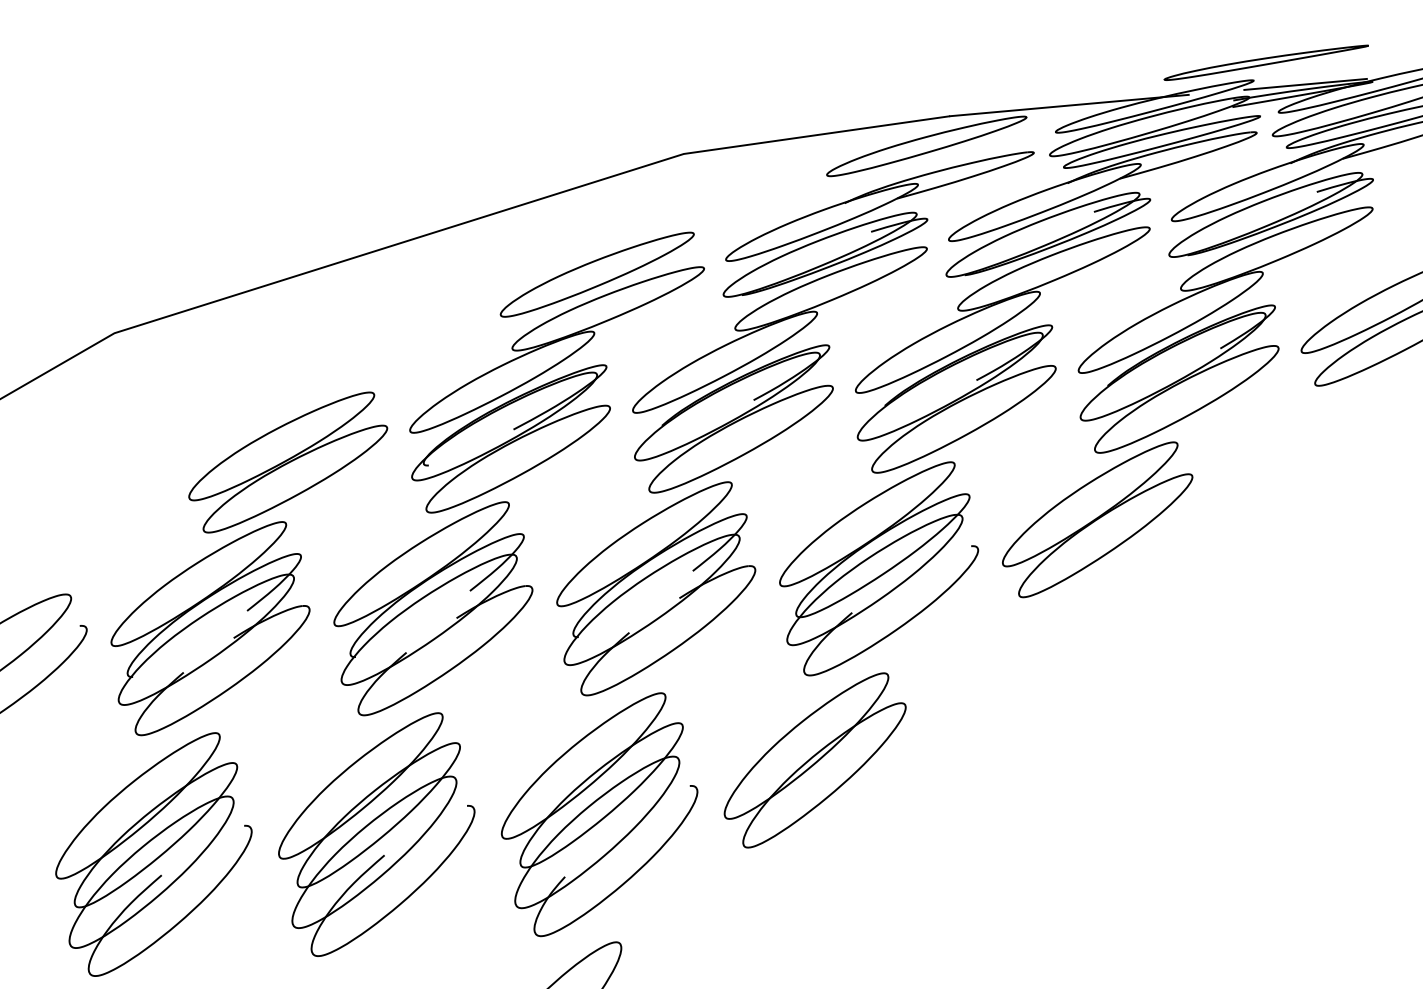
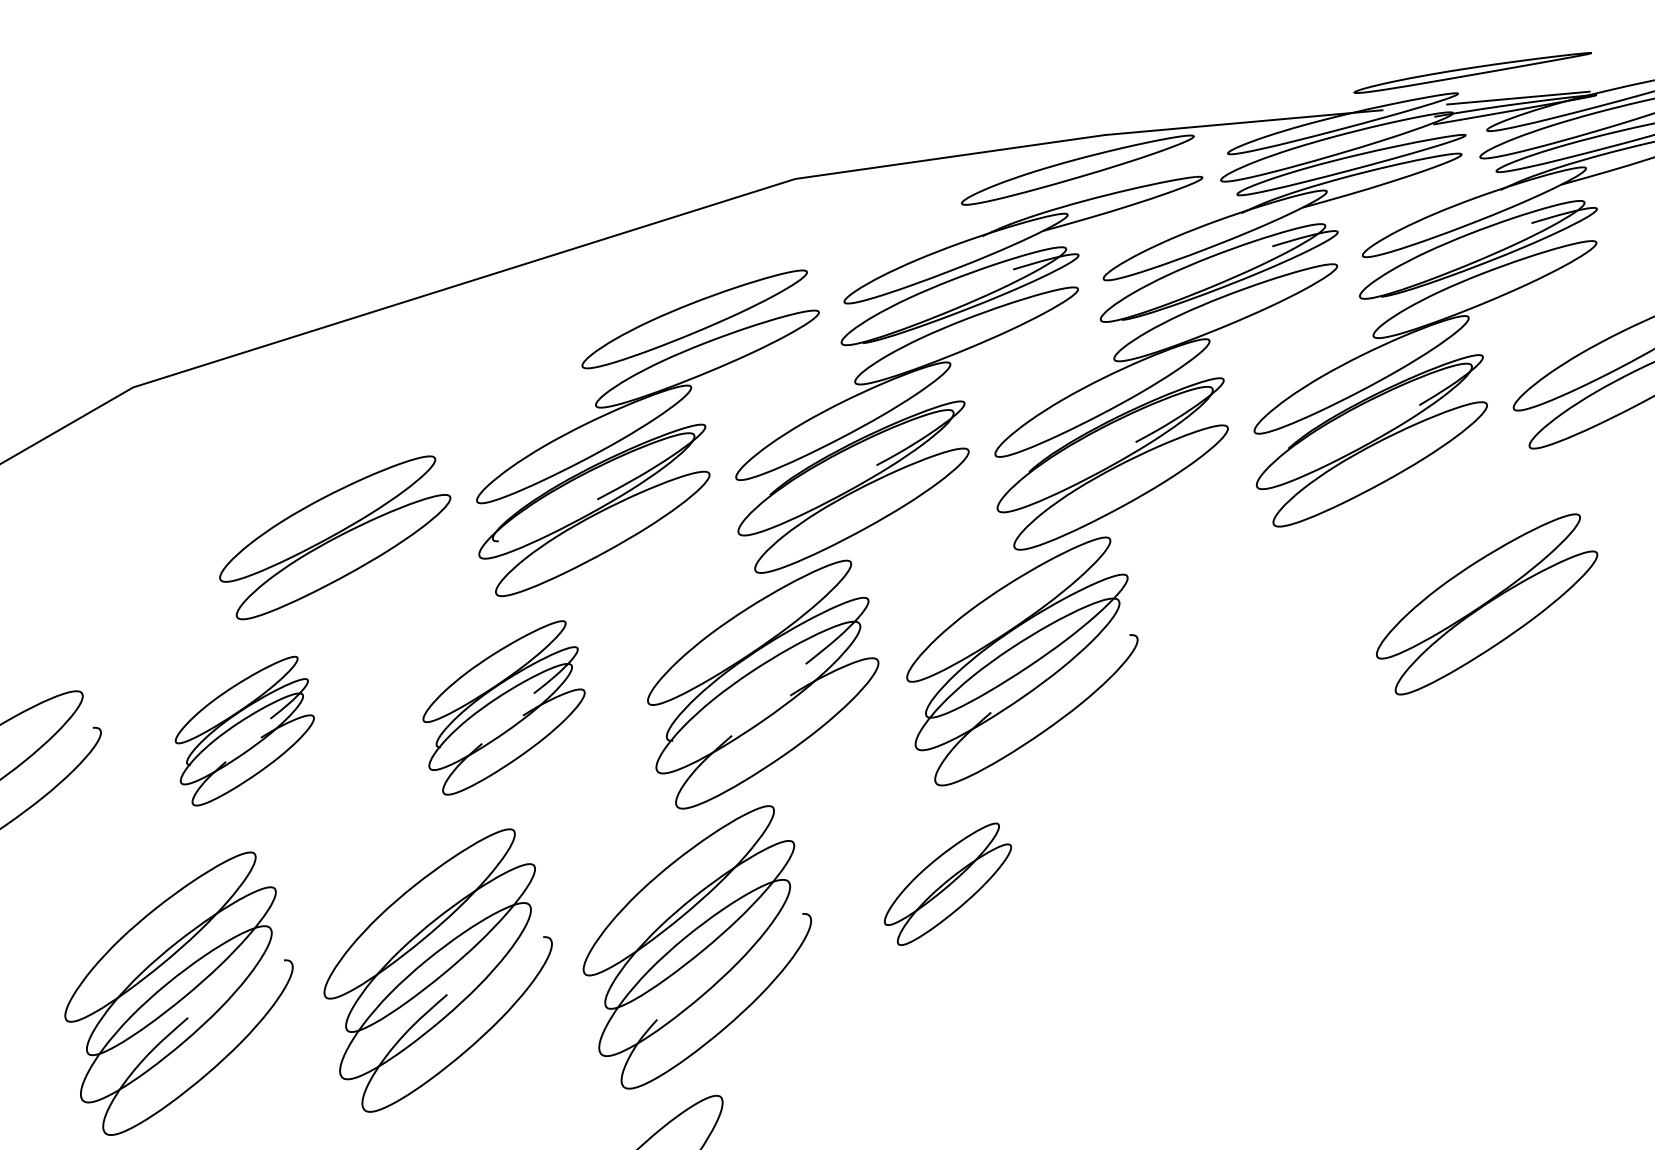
part: (1097, 519) -> (1486, 604), moved
part: (433, 608) -> (504, 707), size x0.7
part: (210, 628) -> (244, 730), size x0.6
part: (814, 760) -> (947, 884), size x0.6

